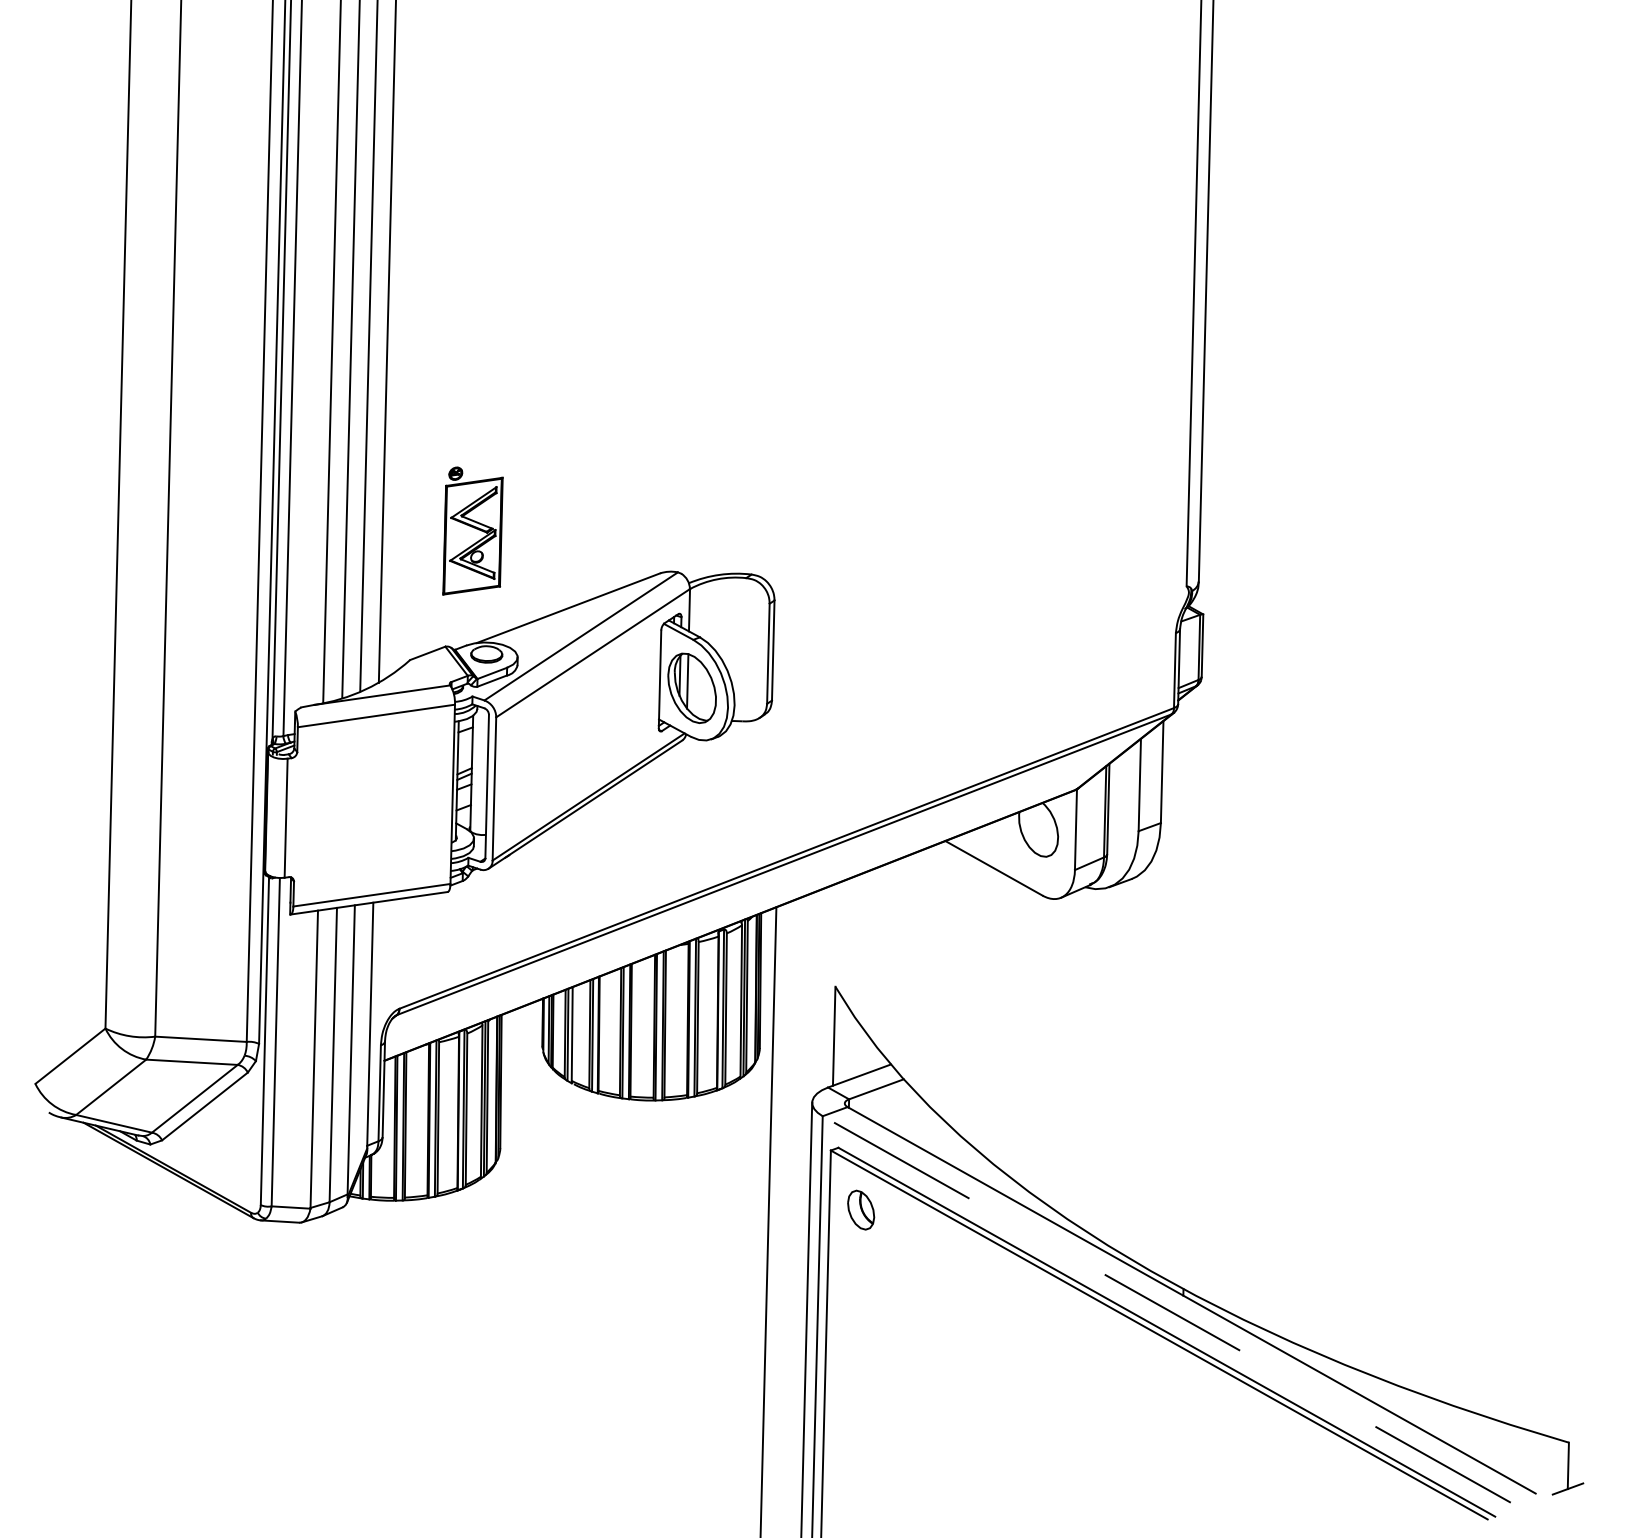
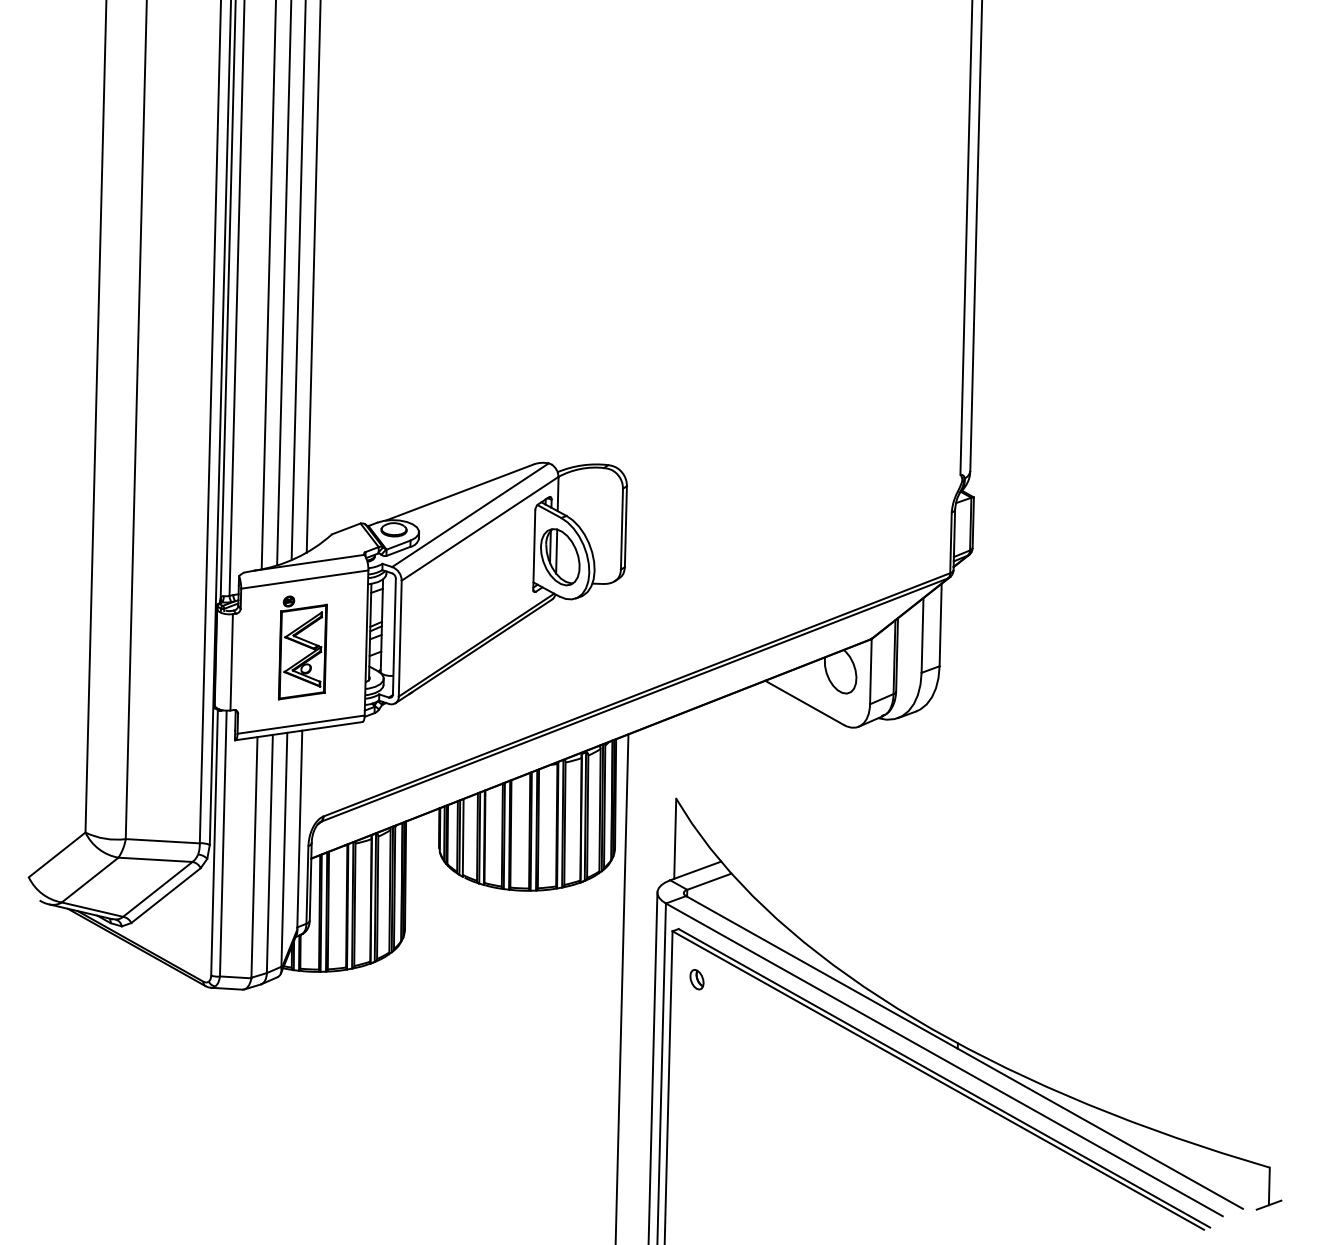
part: (472, 530) -> (302, 647), moved
part: (860, 1210) -> (696, 979), size x0.62
line: (1165, 1309) -> (943, 1059), dashed -> solid

